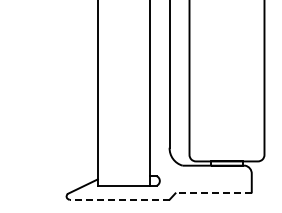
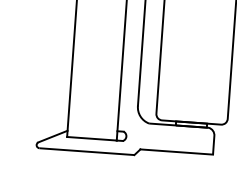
line: (213, 193) -> (176, 152), dashed -> solid
line: (119, 199) -> (86, 151), dashed -> solid

